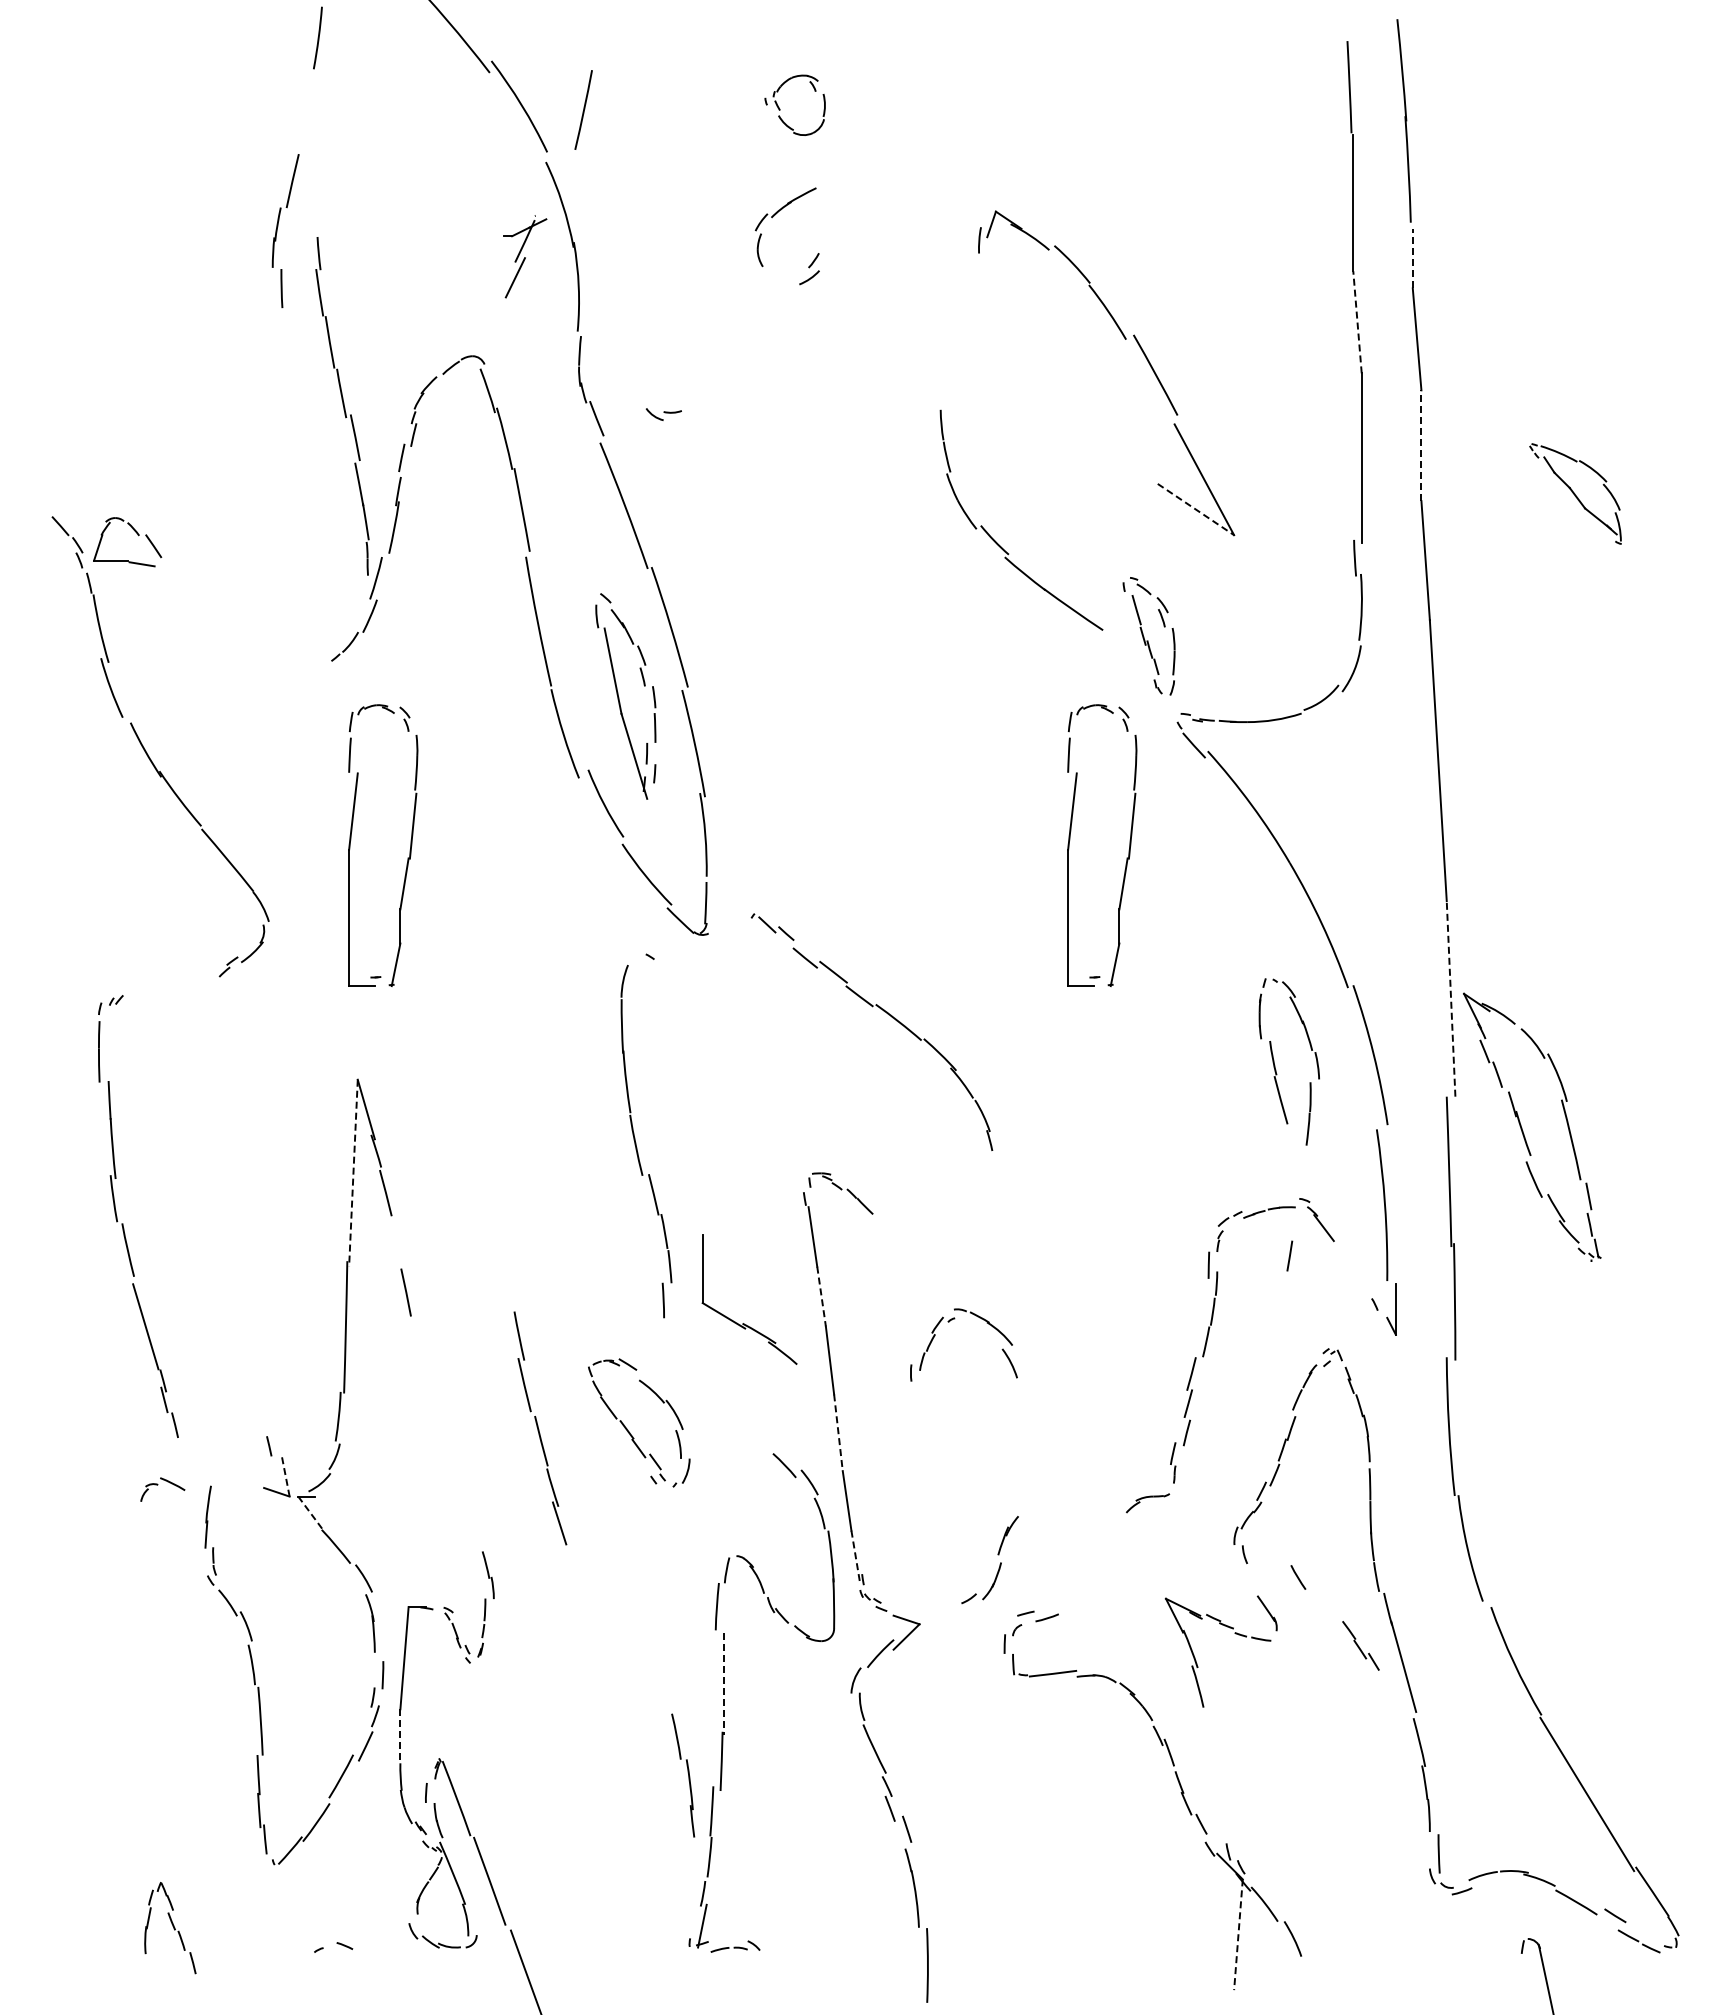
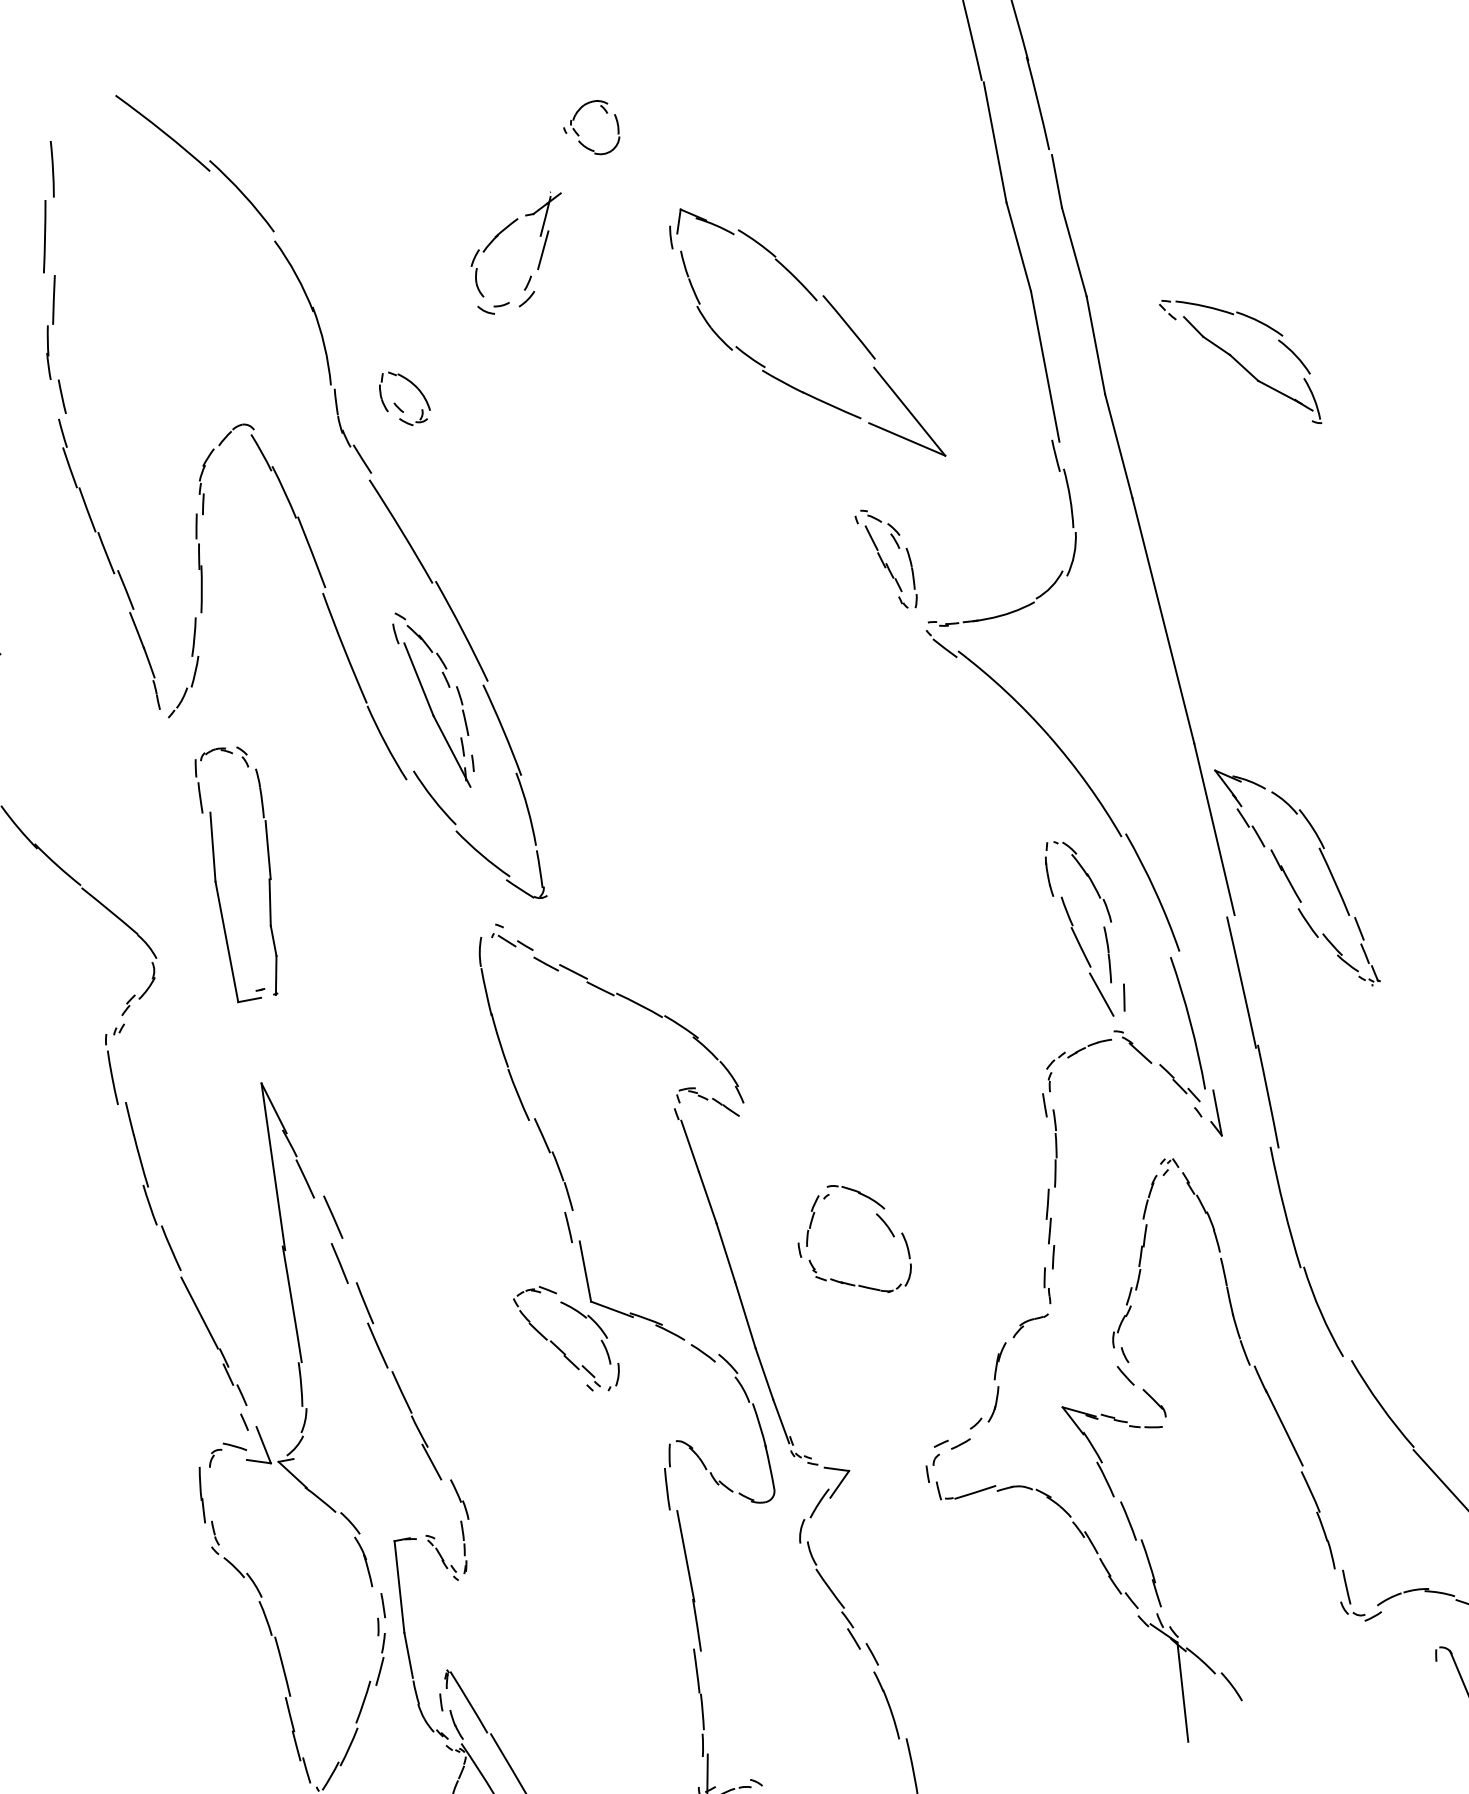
line: (583, 109) -> (44, 236), moved
part: (780, 109) -> (579, 135), moved
part: (525, 256) -> (548, 229), moved
line: (1412, 258) -> (1056, 181), dashed -> solid
line: (1357, 321) -> (1018, 246), dashed -> solid
part: (646, 367) -> (397, 405), added
part: (342, 406) -> (109, 564), moved
part: (663, 414) -> (493, 308), moved
line: (1421, 445) -> (1095, 345), dashed -> solid
part: (1575, 493) -> (1240, 361), size x1.67
line: (1195, 509) -> (906, 439), dashed -> solid
part: (997, 542) -> (753, 358), moved
part: (1128, 850) -> (904, 752), removed
line: (1451, 998) -> (1214, 828), dashed -> solid
part: (883, 1011) -> (624, 998), moved
part: (1523, 1130) -> (1290, 881), moved
line: (1293, 1155) -> (1101, 994), added
line: (353, 1173) -> (273, 1167), dashed -> solid
part: (123, 1223) -> (162, 1225), moved
line: (408, 1240) -> (333, 1217), added
line: (1289, 1255) -> (1123, 997), moved
line: (821, 1297) -> (707, 1198), dashed -> solid
part: (744, 1323) -> (631, 1312), moved
part: (970, 1423) -> (860, 1284), added
part: (540, 1428) -> (399, 1381), moved
line: (838, 1432) -> (745, 1314), dashed -> solid
line: (285, 1475) -> (263, 1445), dashed -> solid
part: (158, 1484) -> (222, 1449), moved
line: (311, 1514) -> (293, 1475), dashed -> solid
part: (997, 1554) -> (993, 1379), moved
line: (855, 1556) -> (781, 1421), dashed -> solid
line: (1298, 1577) -> (1125, 1375), moved
part: (1360, 1645) -> (1179, 1082), moved
line: (723, 1684) -> (685, 1556), dashed -> solid
line: (400, 1735) -> (408, 1655), dashed -> solid
part: (683, 1775) -> (1141, 1554), moved
line: (1238, 1934) -> (1182, 1691), dashed -> solid

